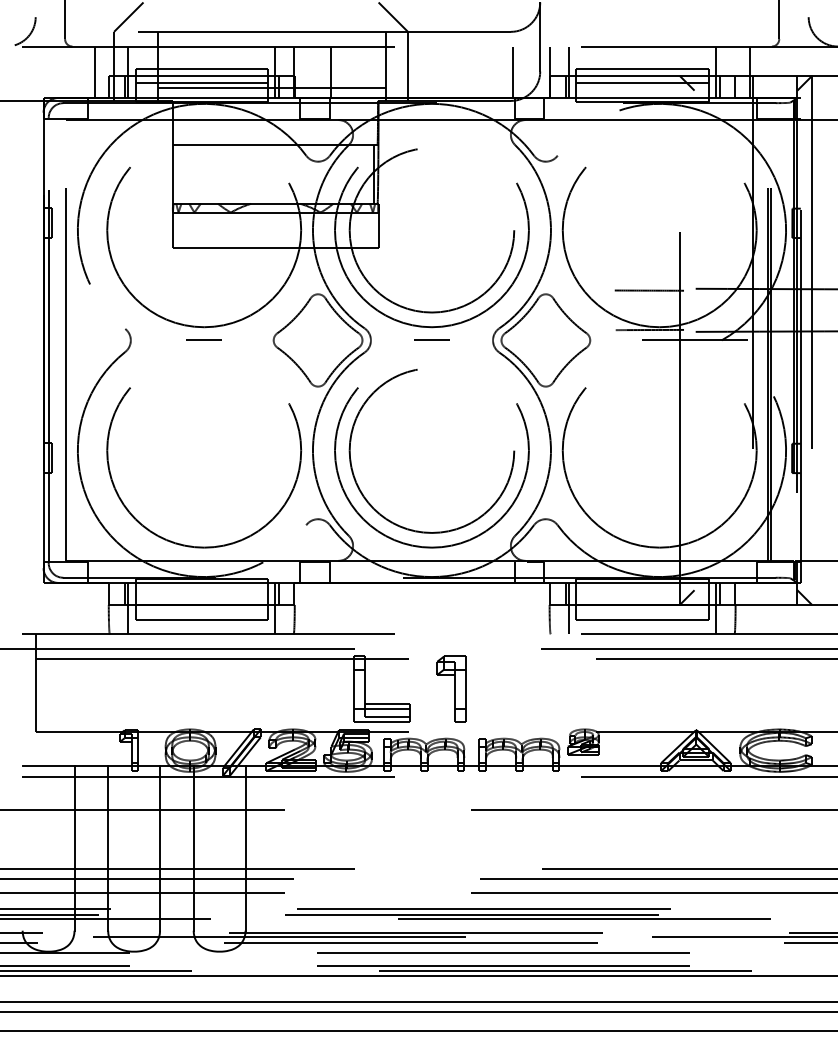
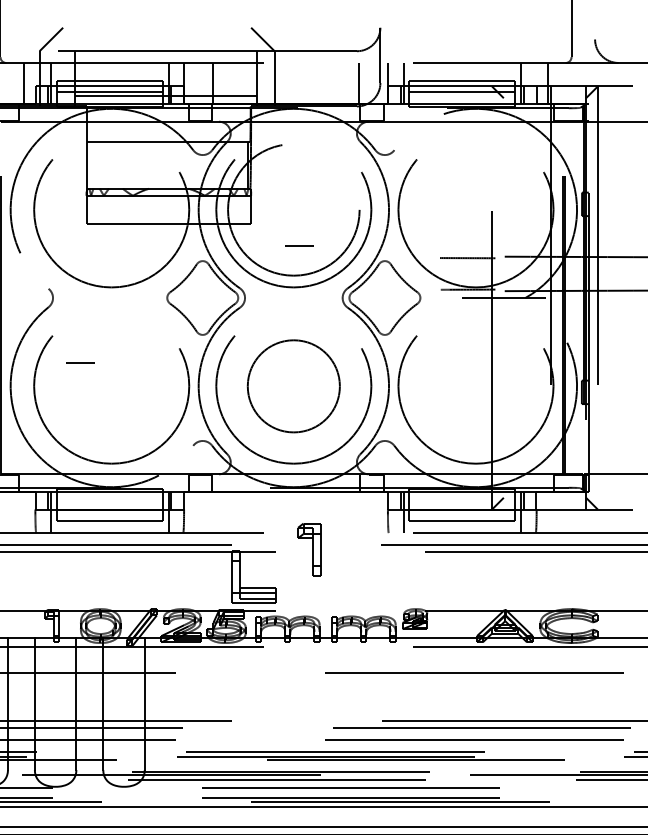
line: (203, 339) -> (79, 362), moved
line: (431, 339) -> (299, 245), moved
circle: (431, 451) -> (293, 386), size x0.7
part: (451, 688) -> (309, 549), moved

